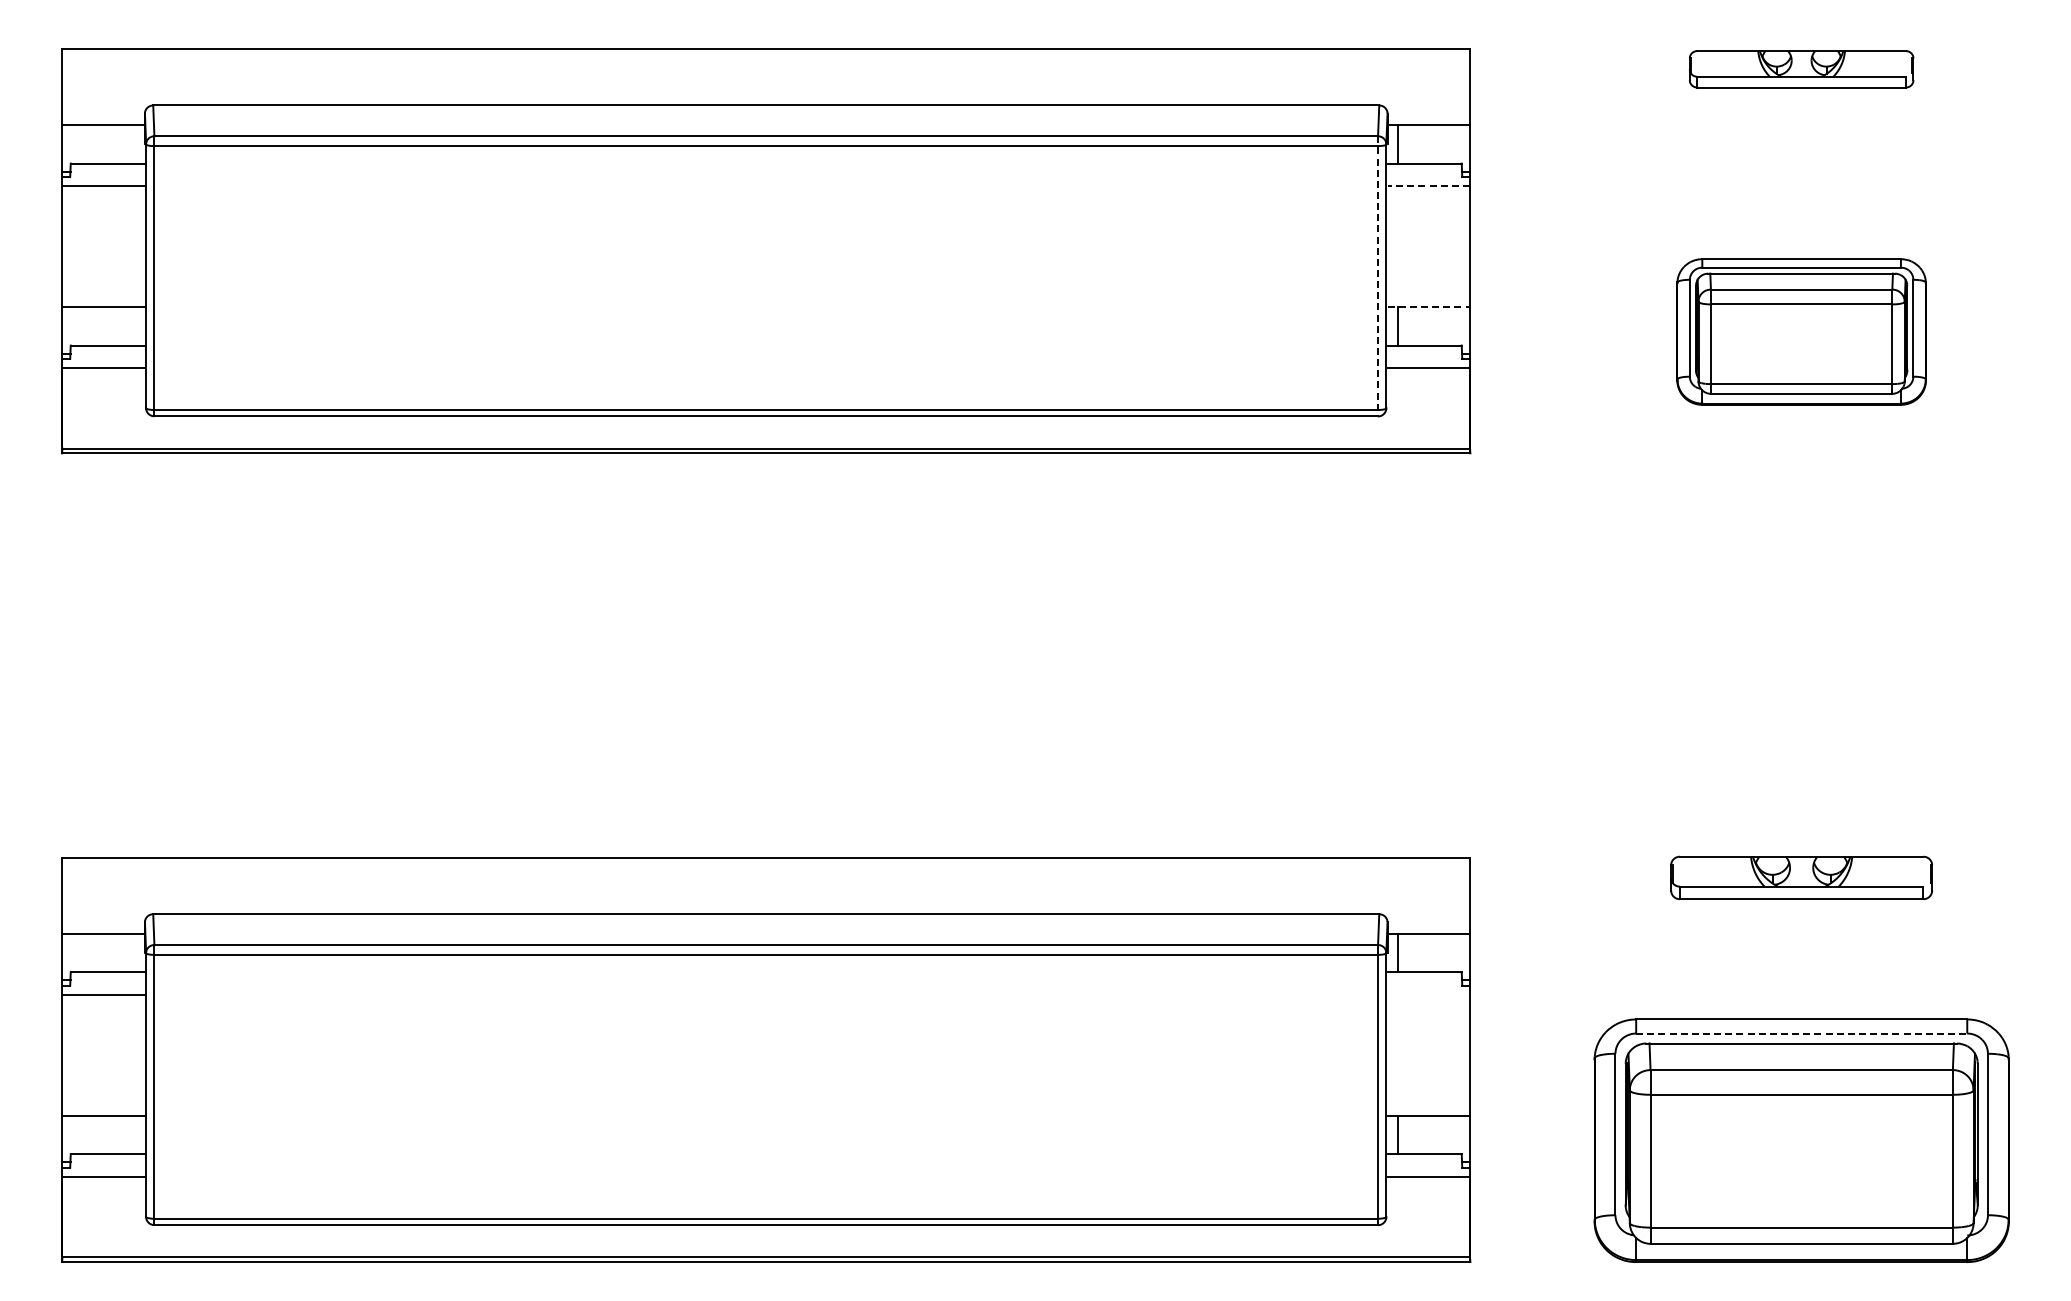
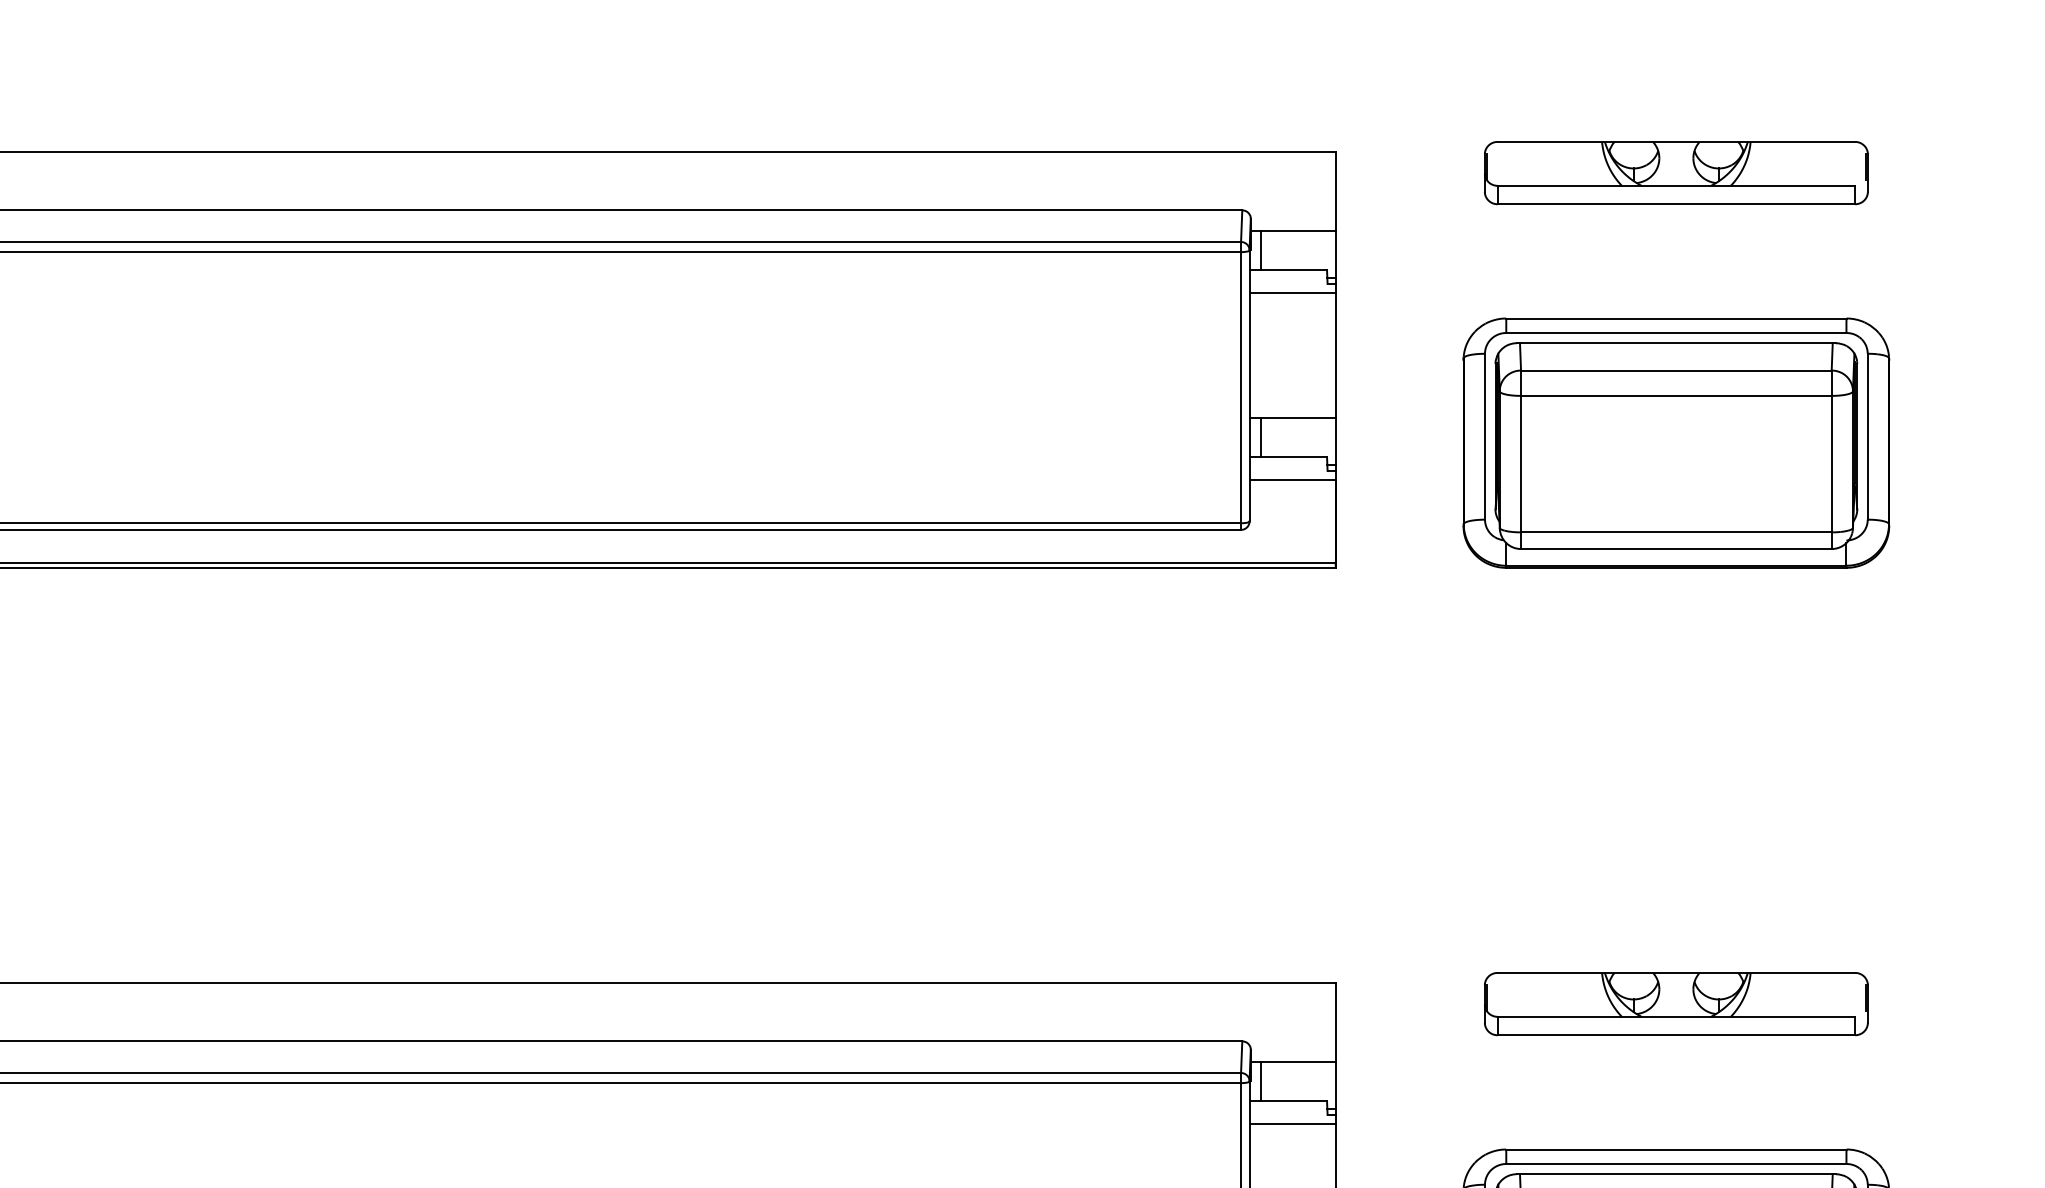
part: (1801, 69) -> (1676, 173), size x1.67
line: (1428, 186) -> (1292, 293), dashed -> solid
line: (1378, 276) -> (1241, 386), dashed -> solid
line: (1429, 307) -> (1293, 417), dashed -> solid
part: (1801, 331) -> (1676, 442), size x1.67
part: (1801, 877) -> (1676, 1003), size x1.43
line: (1428, 994) -> (1292, 1123), added
line: (1801, 1033) -> (1676, 1163), dashed -> solid

